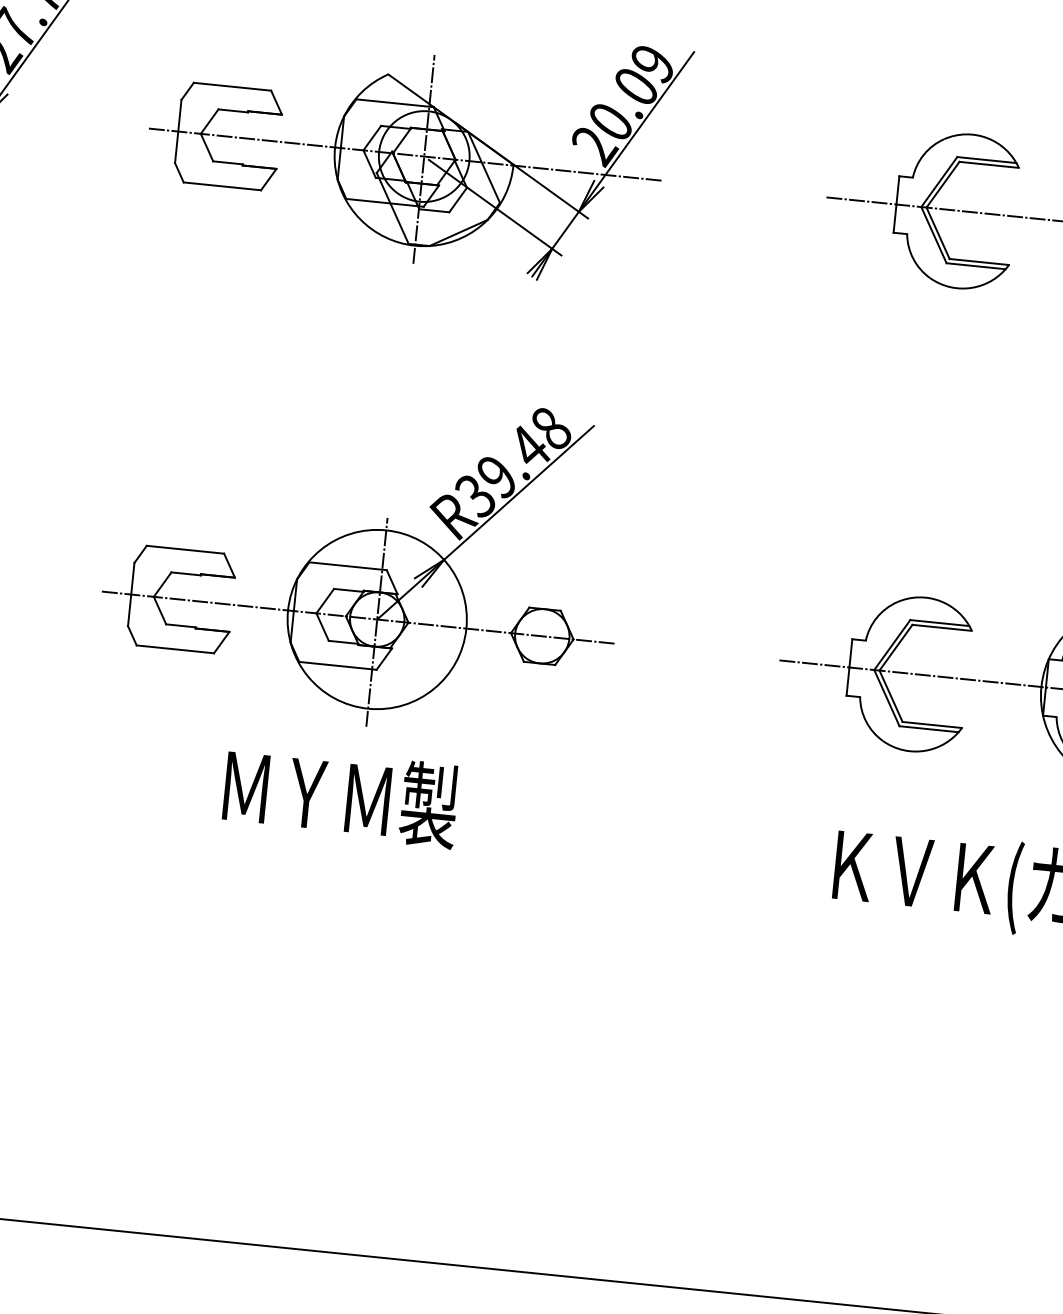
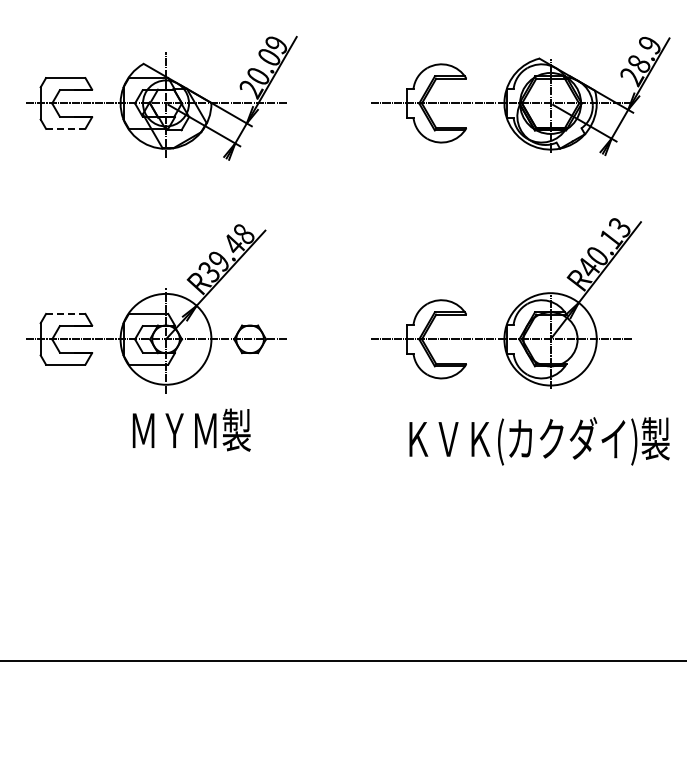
line: (221, 185) -> (65, 128), solid -> dashed
line: (185, 548) -> (65, 313), solid -> dashed
text: (340, 794) -> (191, 429), moved

